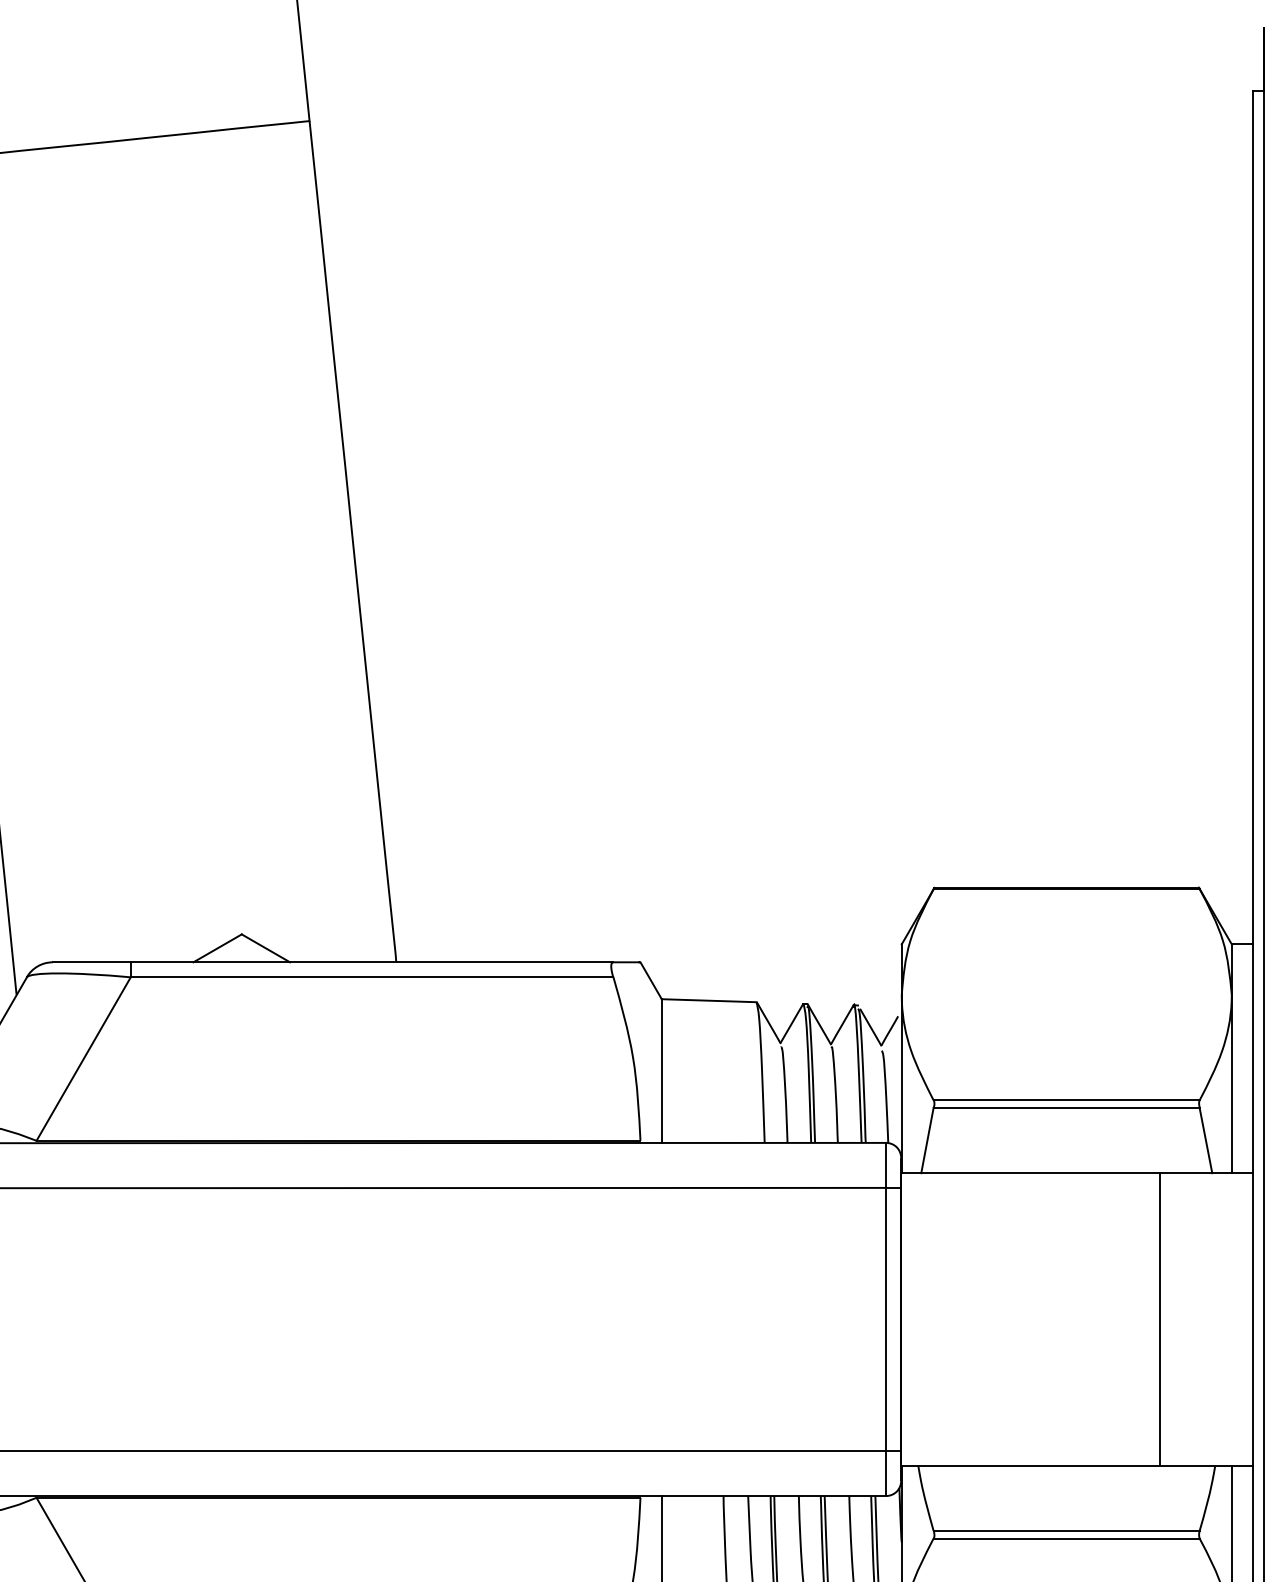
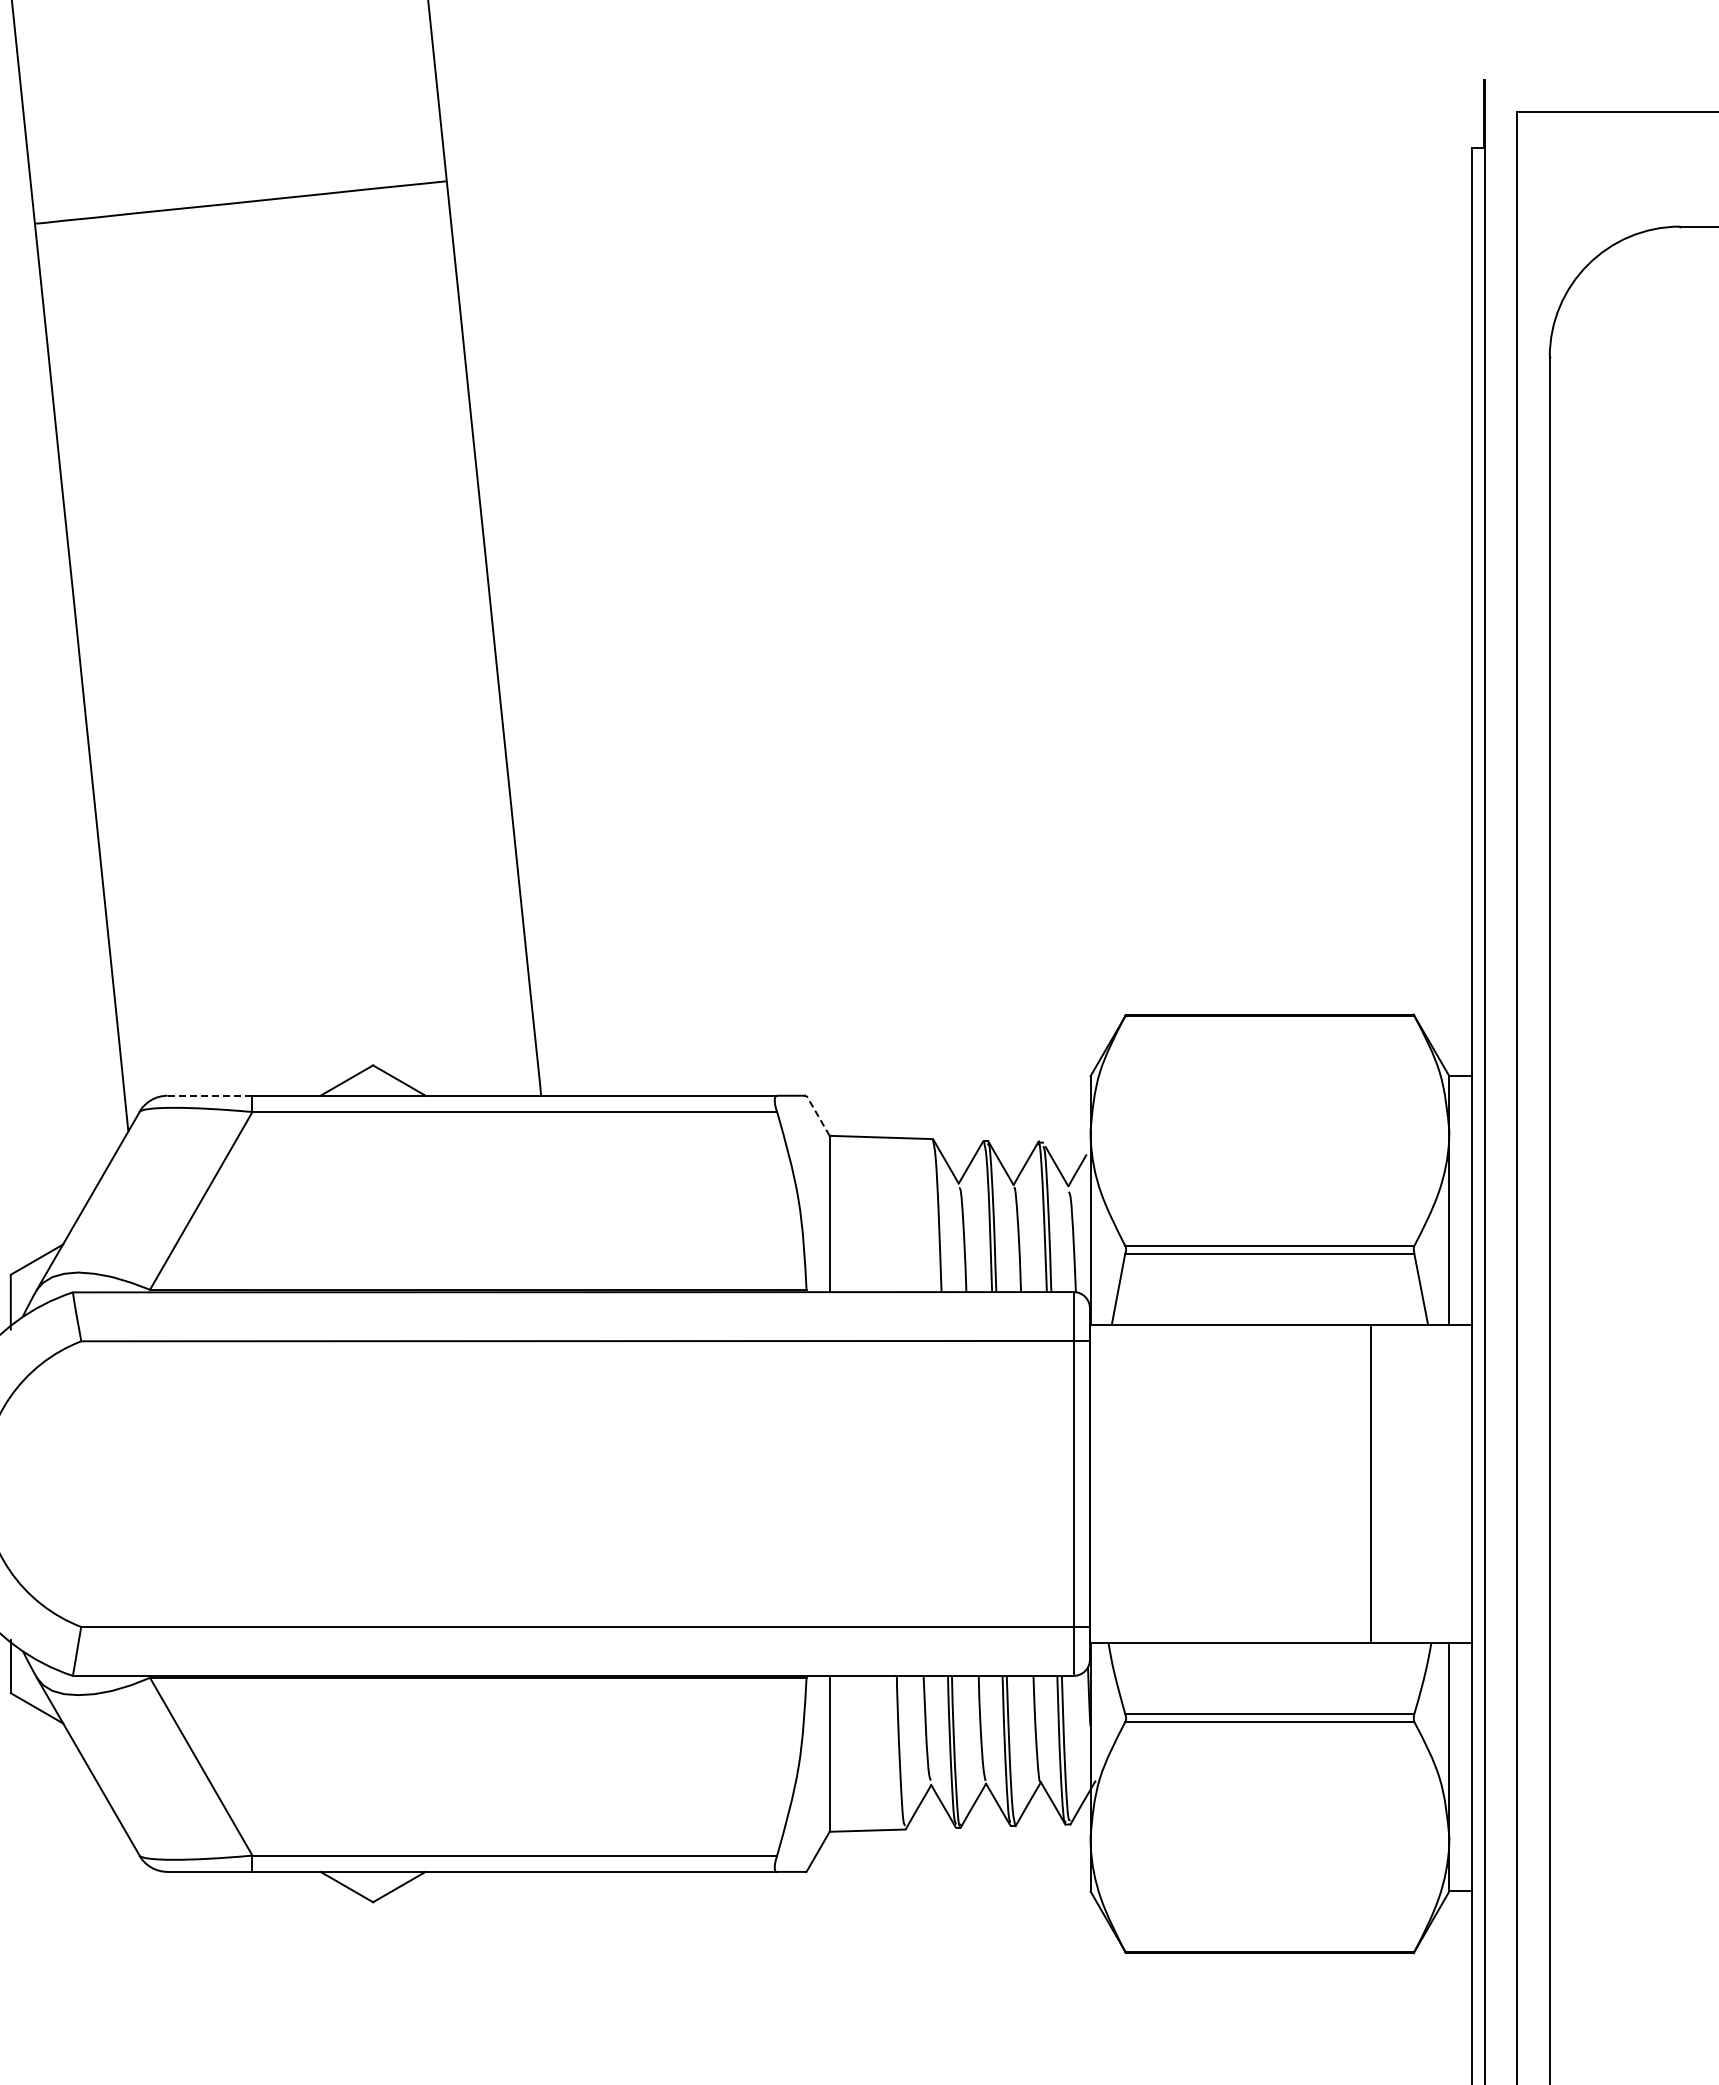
line: (92, 962) -> (210, 1095), solid -> dashed
line: (650, 980) -> (817, 1115), solid -> dashed

